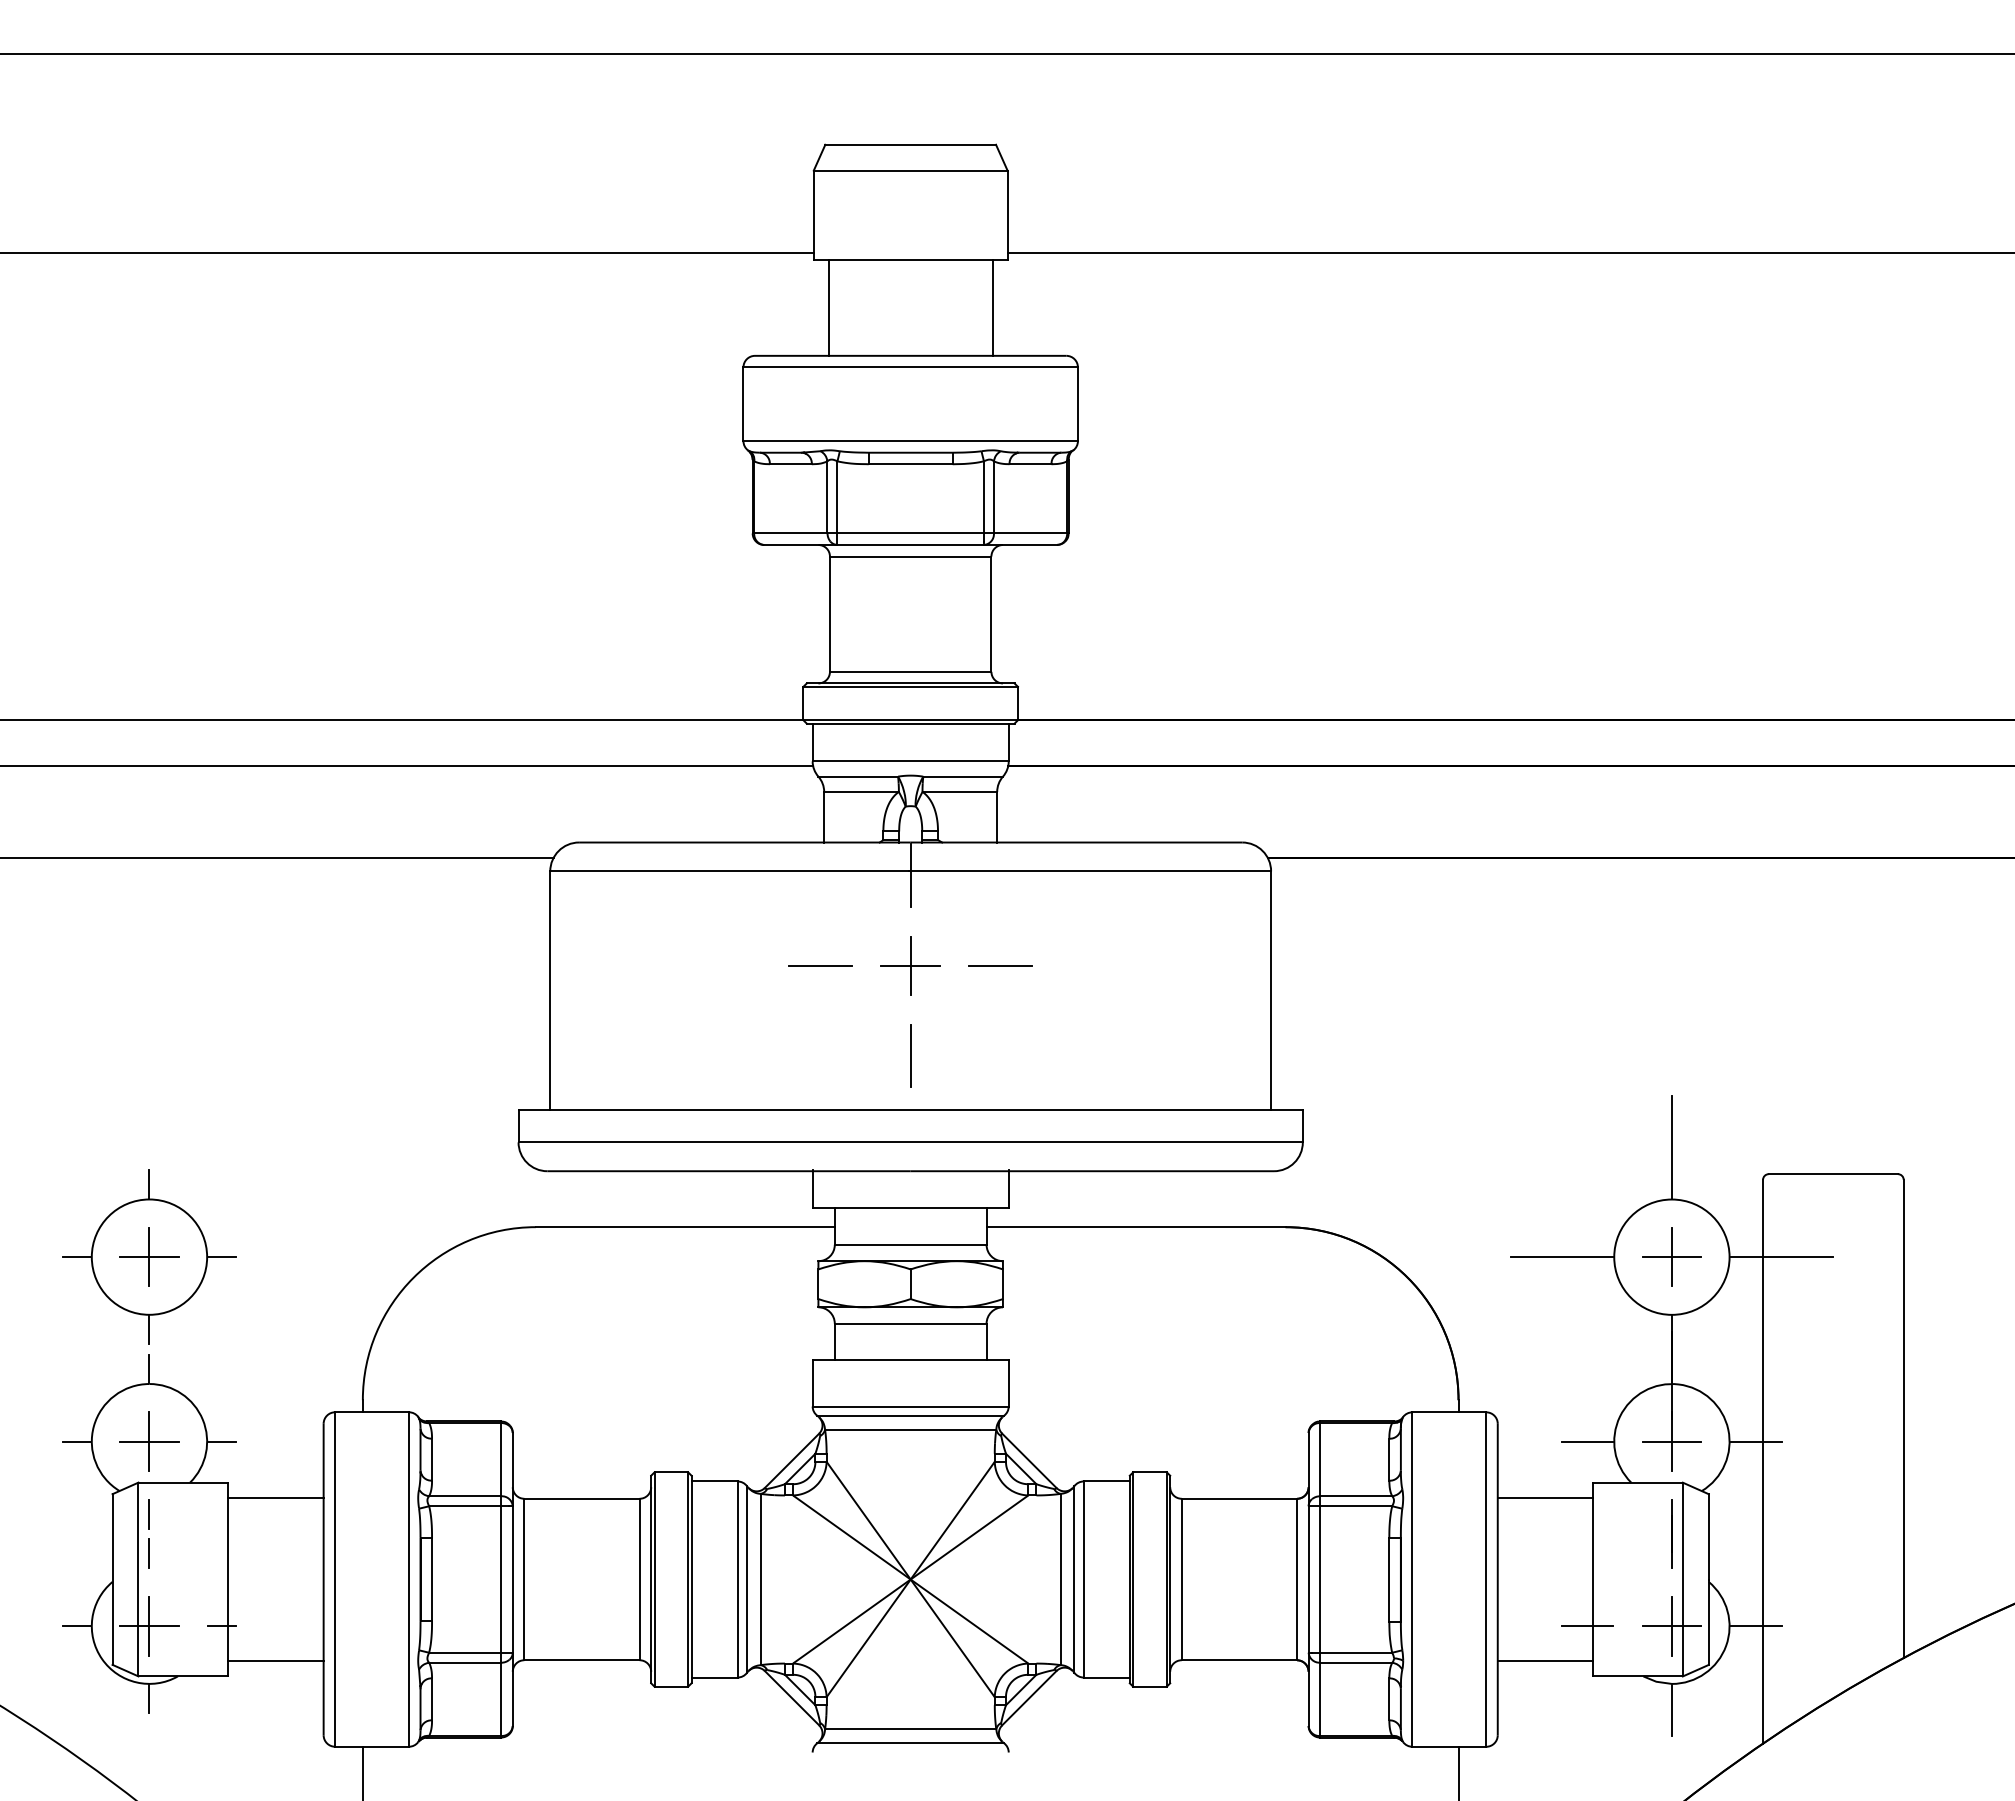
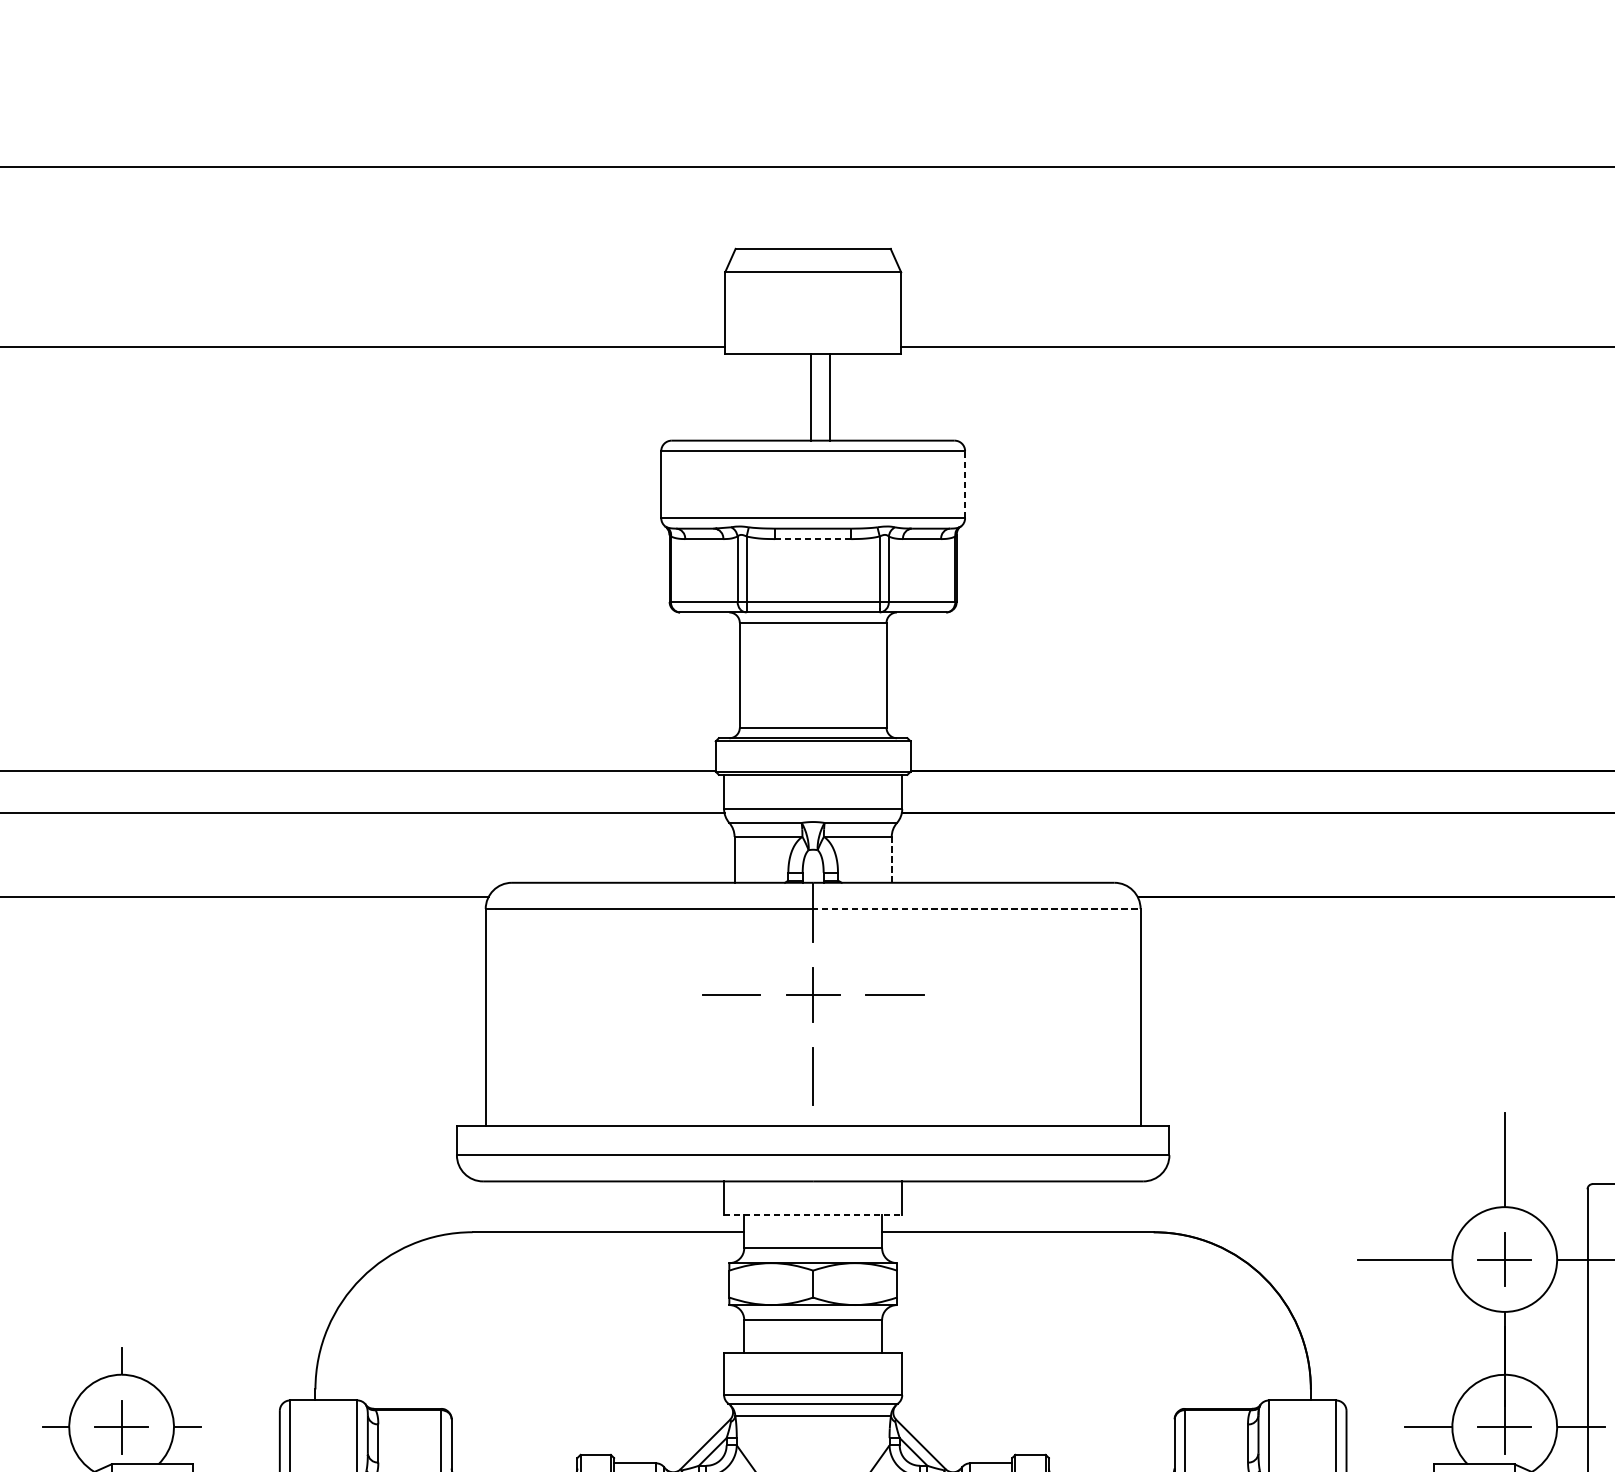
line: (828, 307) -> (829, 396), moved
line: (992, 307) -> (811, 396), moved
line: (1077, 404) -> (964, 484), solid -> dashed
line: (910, 464) -> (812, 539), solid -> dashed
line: (997, 816) -> (892, 859), solid -> dashed
line: (1090, 871) -> (976, 909), solid -> dashed
line: (911, 1208) -> (813, 1215), solid -> dashed
part: (149, 1256) -> (121, 1258), removed

